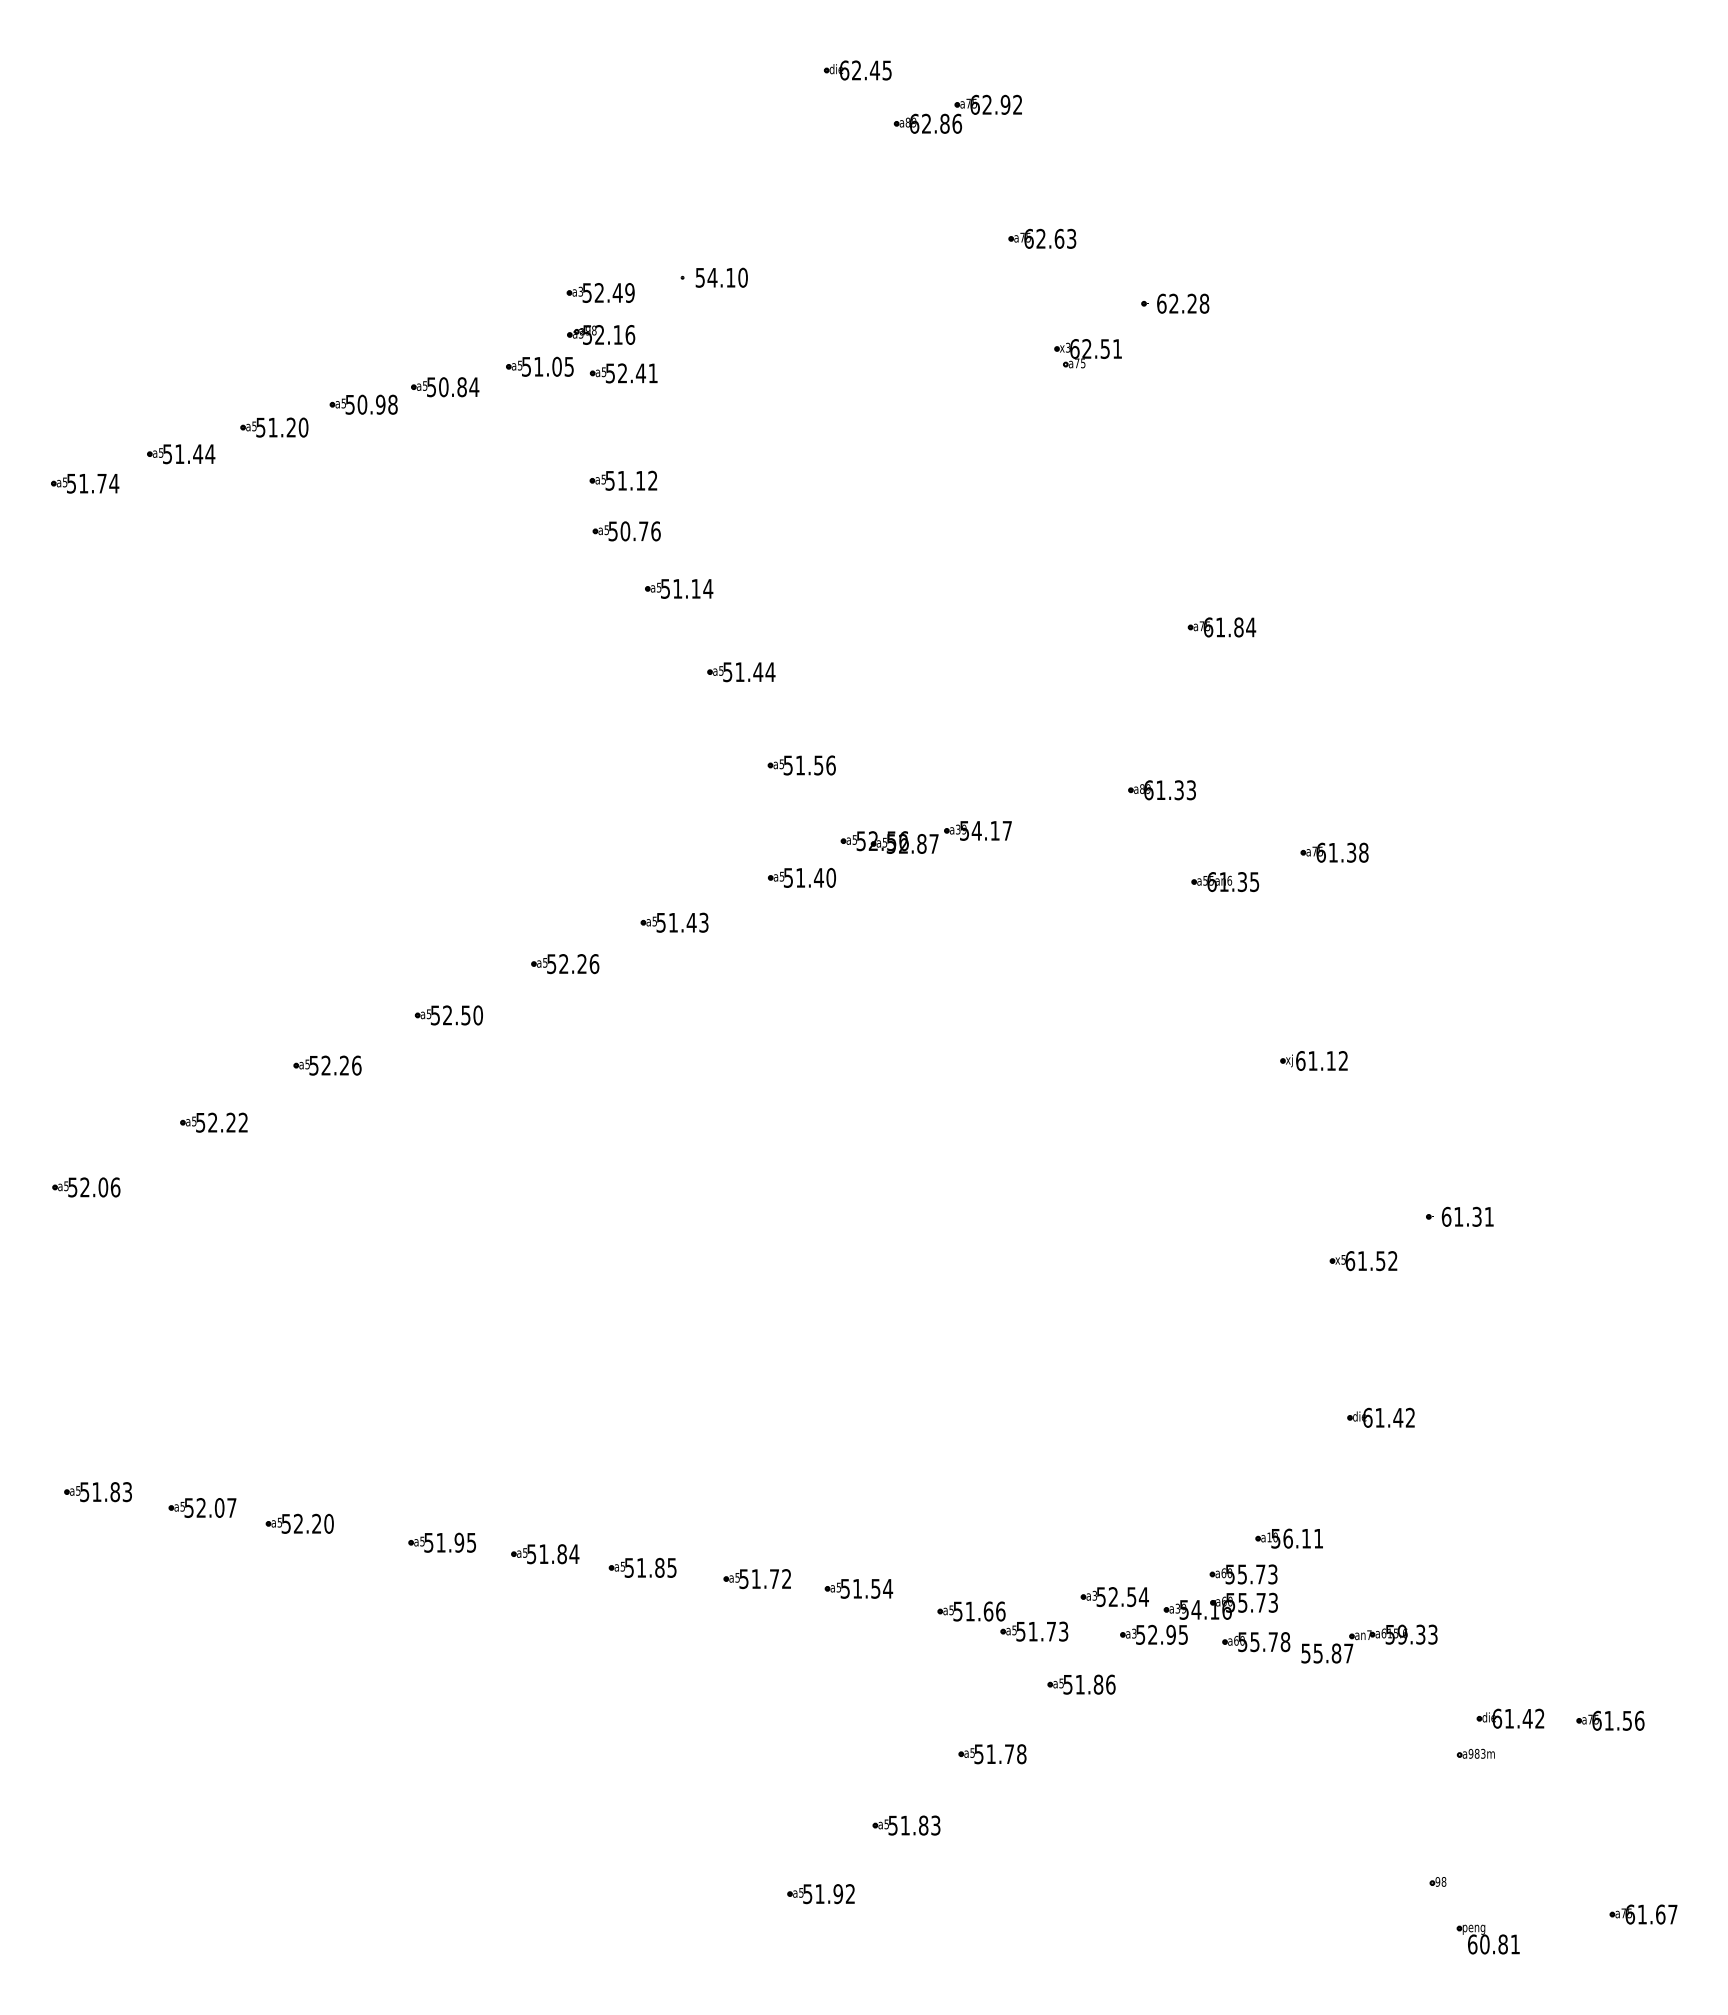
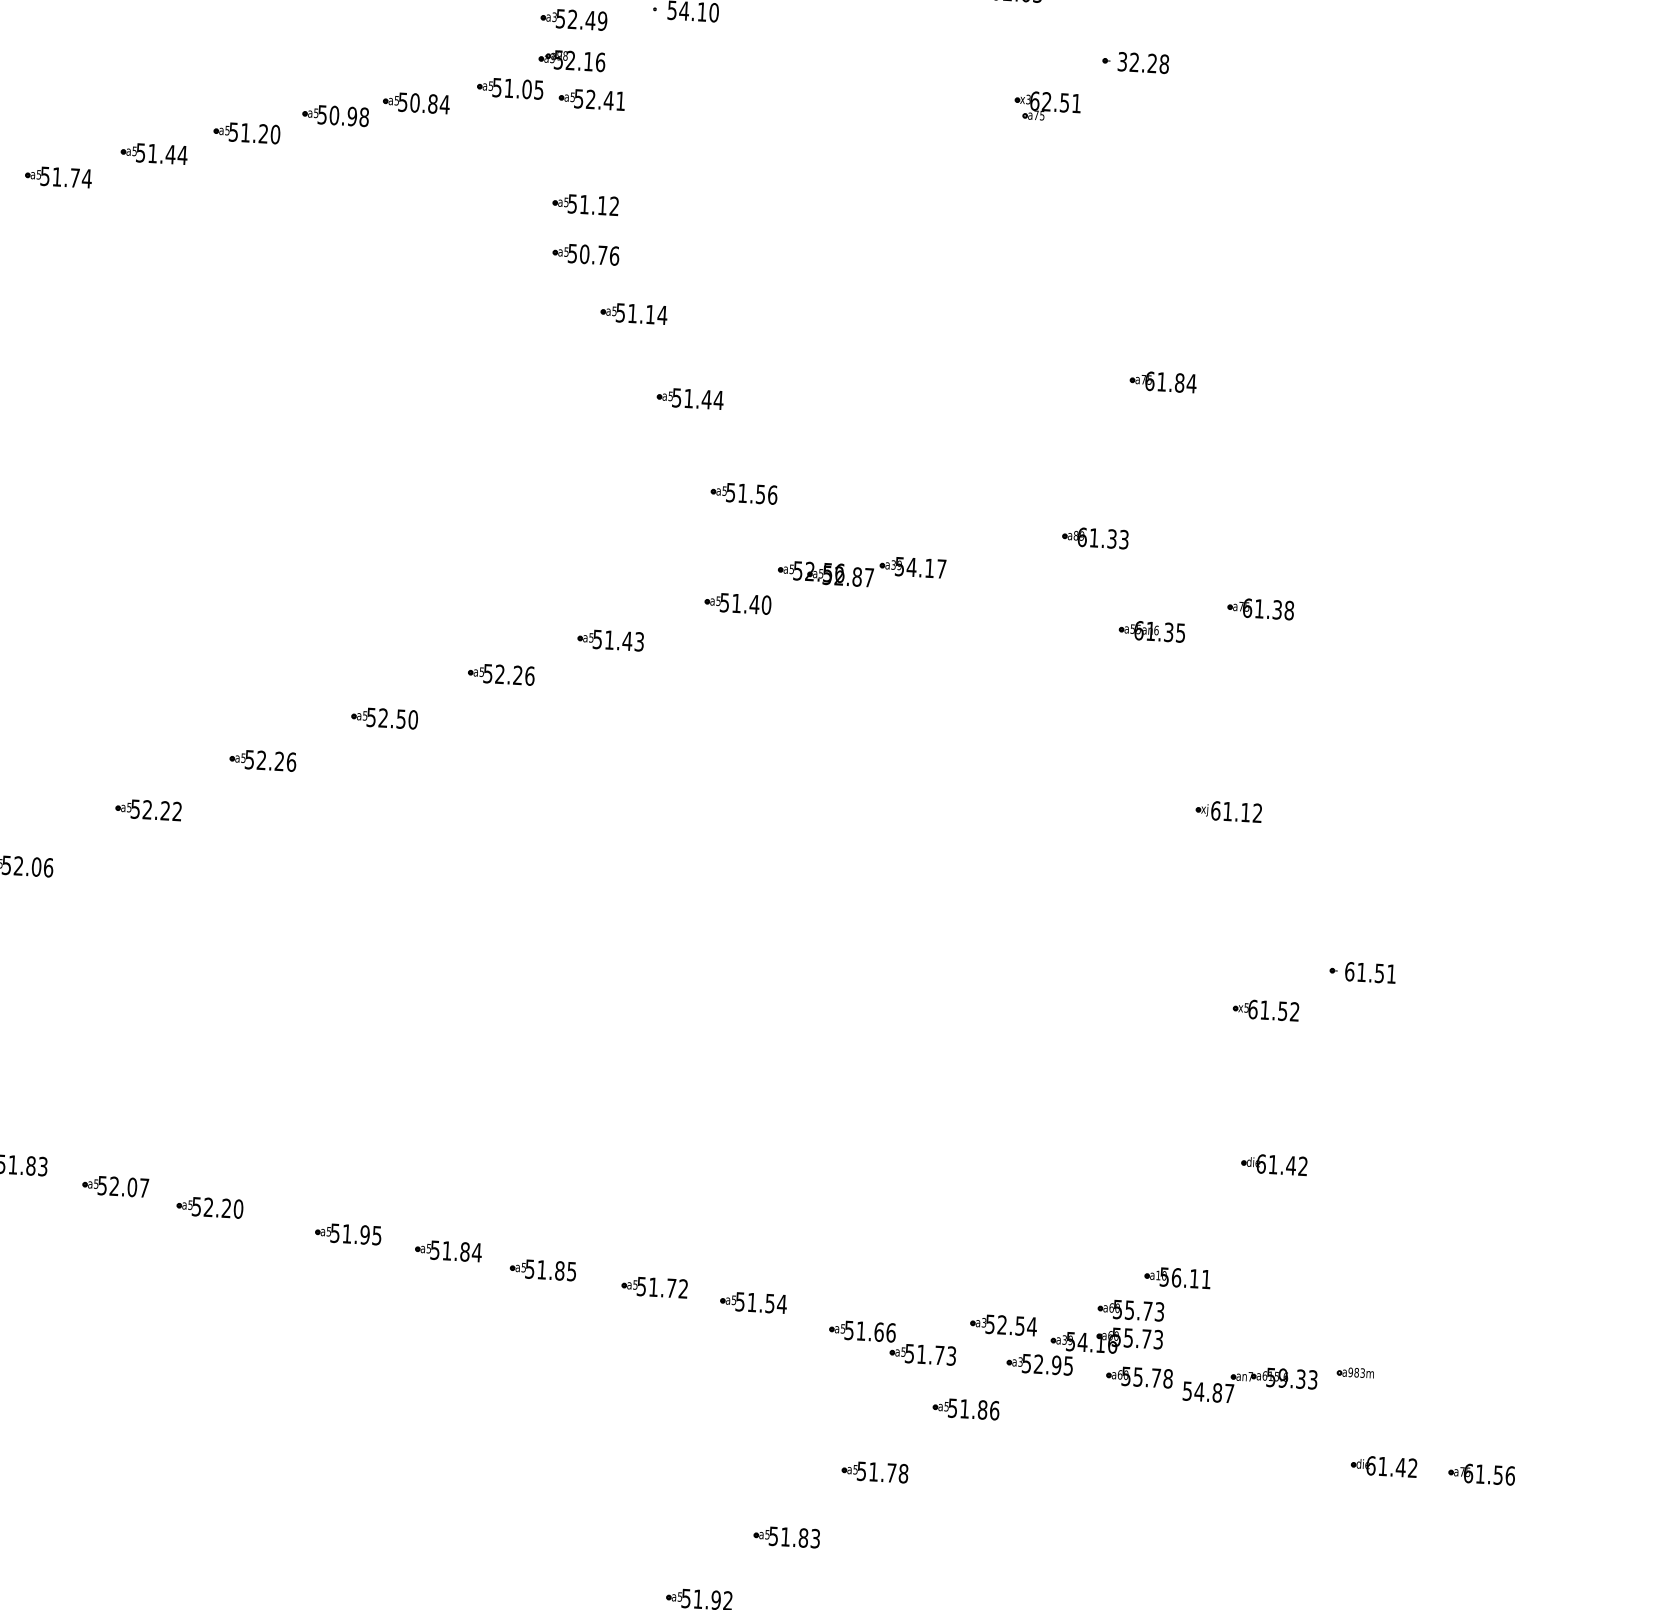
text: (1161, 303) -> (1122, 61), 62.28 -> 32.28
text: (1477, 1215) -> (1380, 972), 61.31 -> 61.51
text: (1318, 1653) -> (1199, 1391), 55.87 -> 54.87
part: (1475, 1753) -> (1355, 1372), moved

